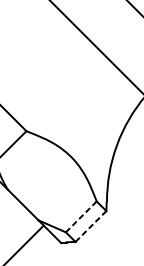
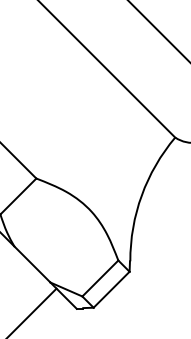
line: (81, 216) -> (100, 278), dashed -> solid
line: (90, 226) -> (111, 289), dashed -> solid

